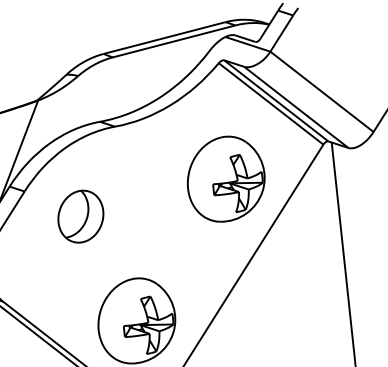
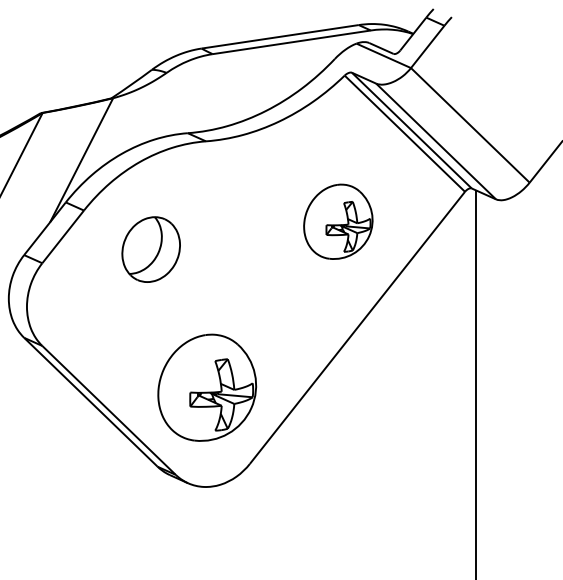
part: (226, 178) -> (338, 221), size x0.7

